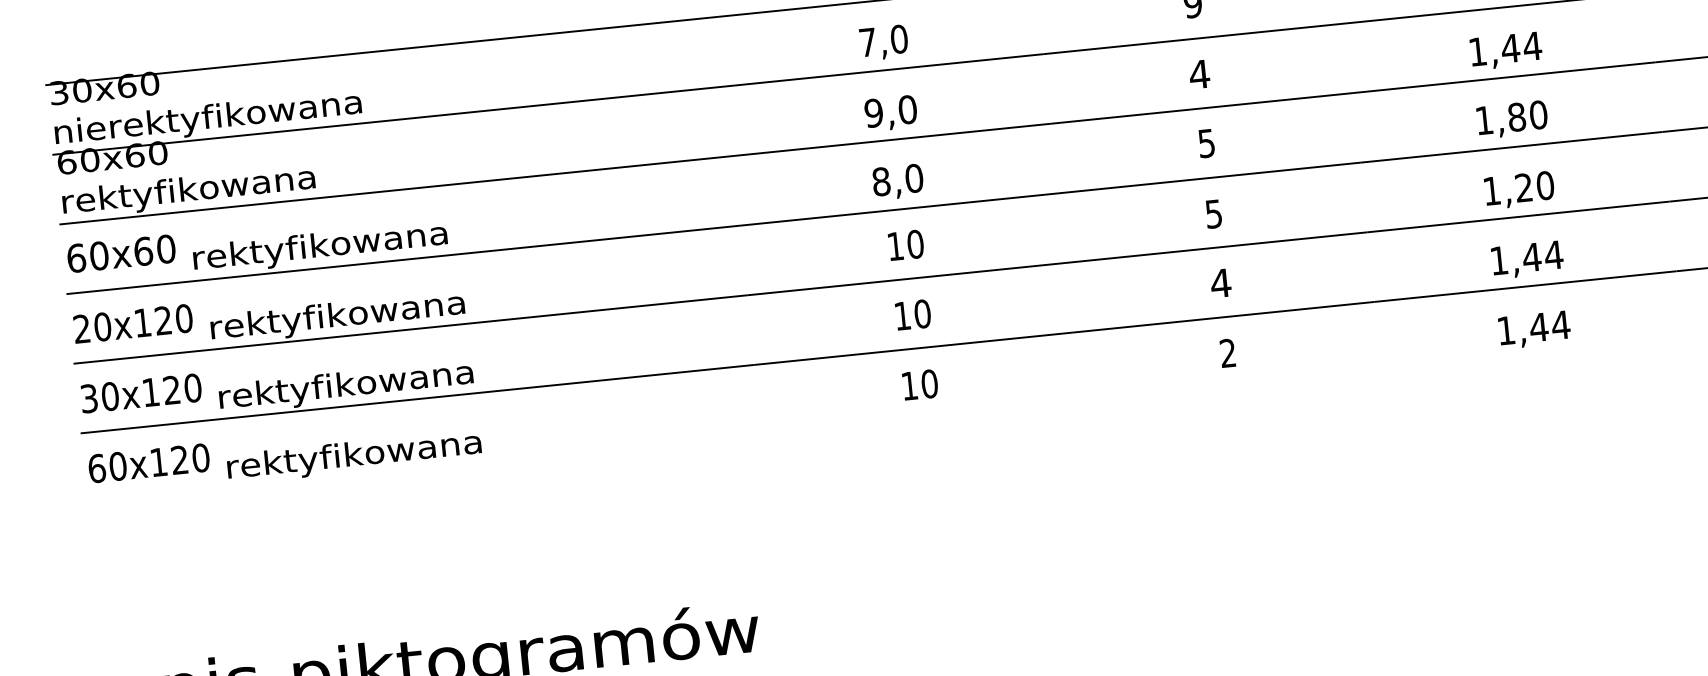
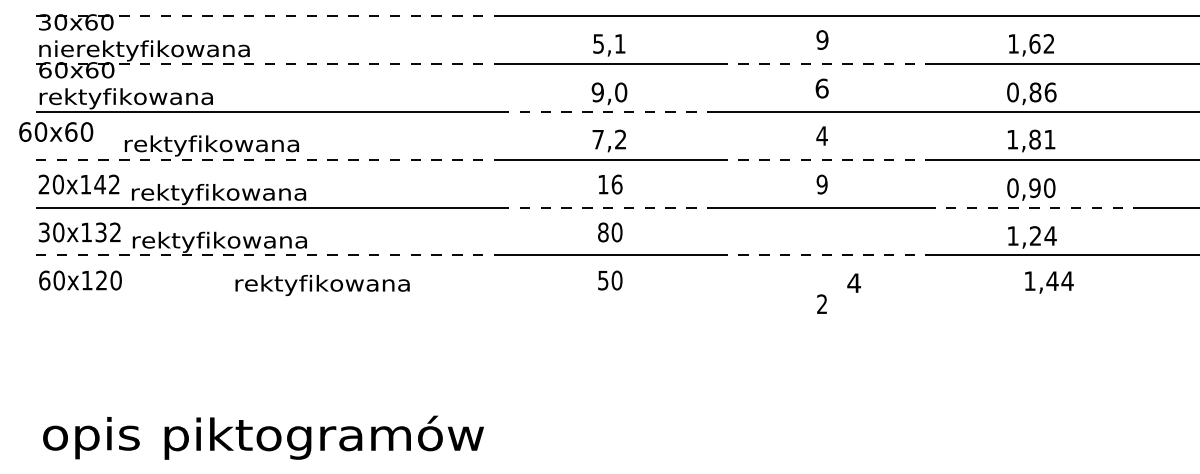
line: (1195, 39) -> (821, 64), solid -> dashed
text: (883, 40) -> (609, 43), 7,0 -> 5,1
text: (1504, 49) -> (1031, 92), 1,44 -> 0,86
line: (382, 51) -> (267, 16), solid -> dashed
text: (1198, 74) -> (821, 88), 4 -> 6
text: (1537, 114) -> (1049, 139), 1,80 -> 1,81
line: (389, 121) -> (267, 64), solid -> dashed
line: (892, 139) -> (608, 111), solid -> dashed
text: (1205, 142) -> (821, 135), 5 -> 4
line: (1209, 177) -> (821, 159), solid -> dashed
text: (897, 179) -> (609, 139), 8,0 -> 7,2
text: (1507, 190) -> (1023, 188), 1,20 -> 0,90
text: (1212, 214) -> (821, 184), 5 -> 9
line: (1518, 216) -> (1029, 207), solid -> dashed
text: (914, 244) -> (616, 184), 10 -> 16
text: (121, 252) -> (56, 131), moved
text: (1531, 256) -> (1035, 235), 1,44 -> 1,24
line: (403, 259) -> (267, 159), solid -> dashed
line: (906, 278) -> (608, 207), solid -> dashed
text: (1219, 282) -> (853, 282), moved
text: (902, 316) -> (603, 232), 10 -> 80
line: (1223, 317) -> (821, 255), solid -> dashed
text: (172, 319) -> (106, 184), 20x120 -> 20x142
text: (1534, 329) -> (1049, 282), moved
text: (1226, 352) -> (821, 303), moved
text: (909, 385) -> (603, 280), 10 -> 50
text: (182, 389) -> (108, 232), 30x120 -> 30x132
line: (417, 399) -> (267, 255), solid -> dashed
text: (354, 457) -> (322, 285), moved

